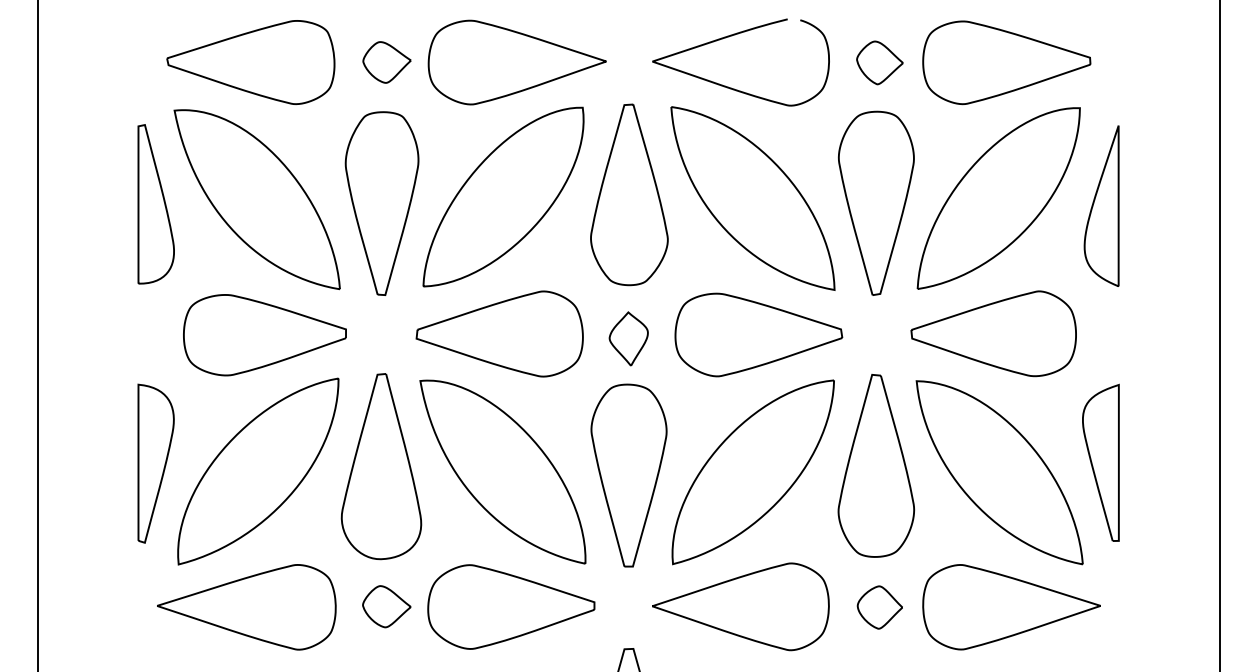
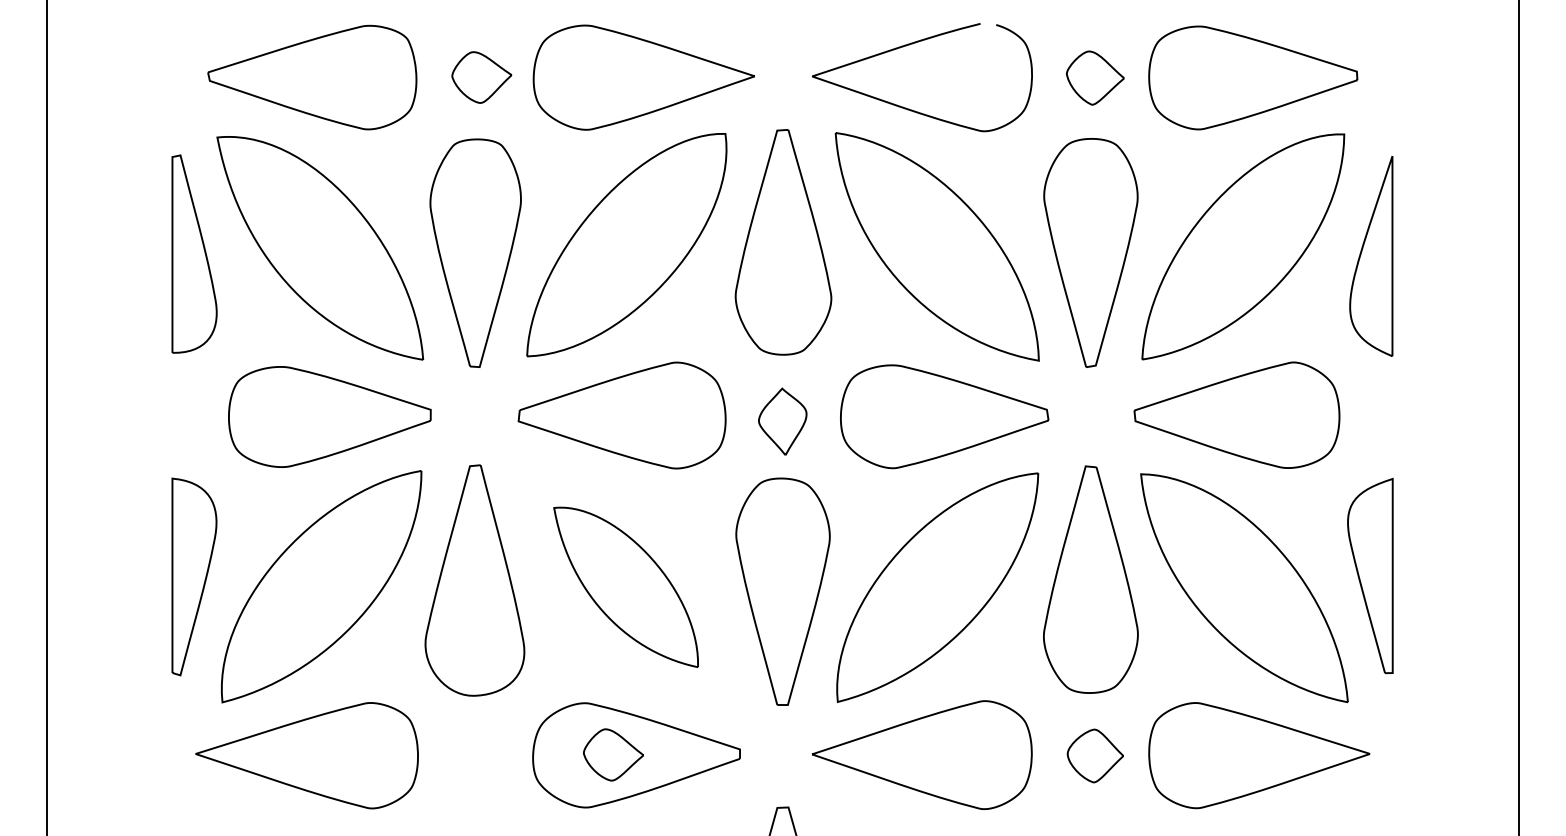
part: (502, 471) -> (625, 586), size x0.7
part: (386, 606) -> (613, 754), moved

